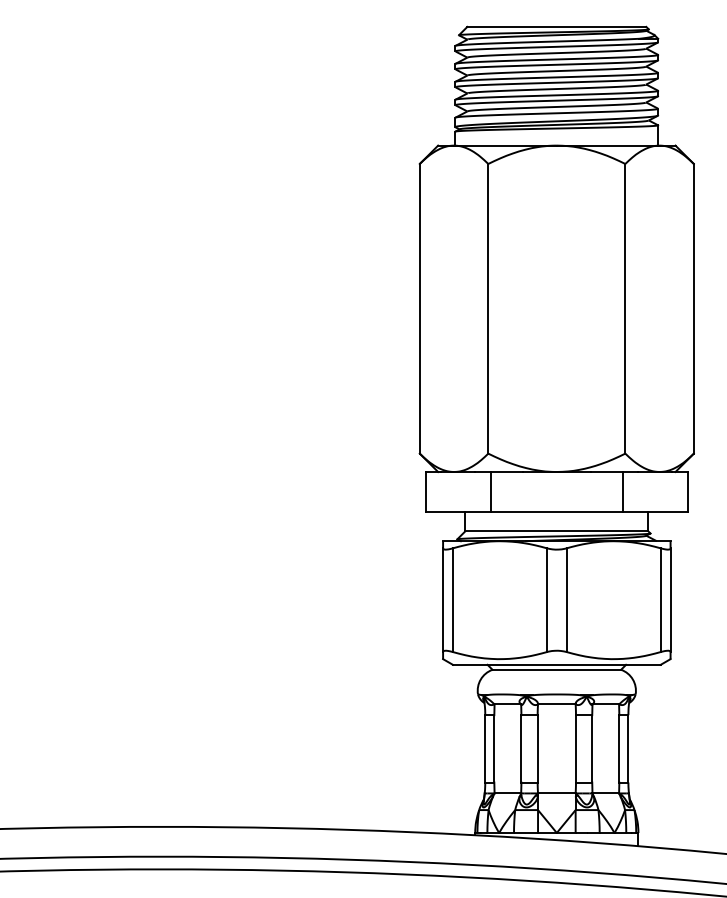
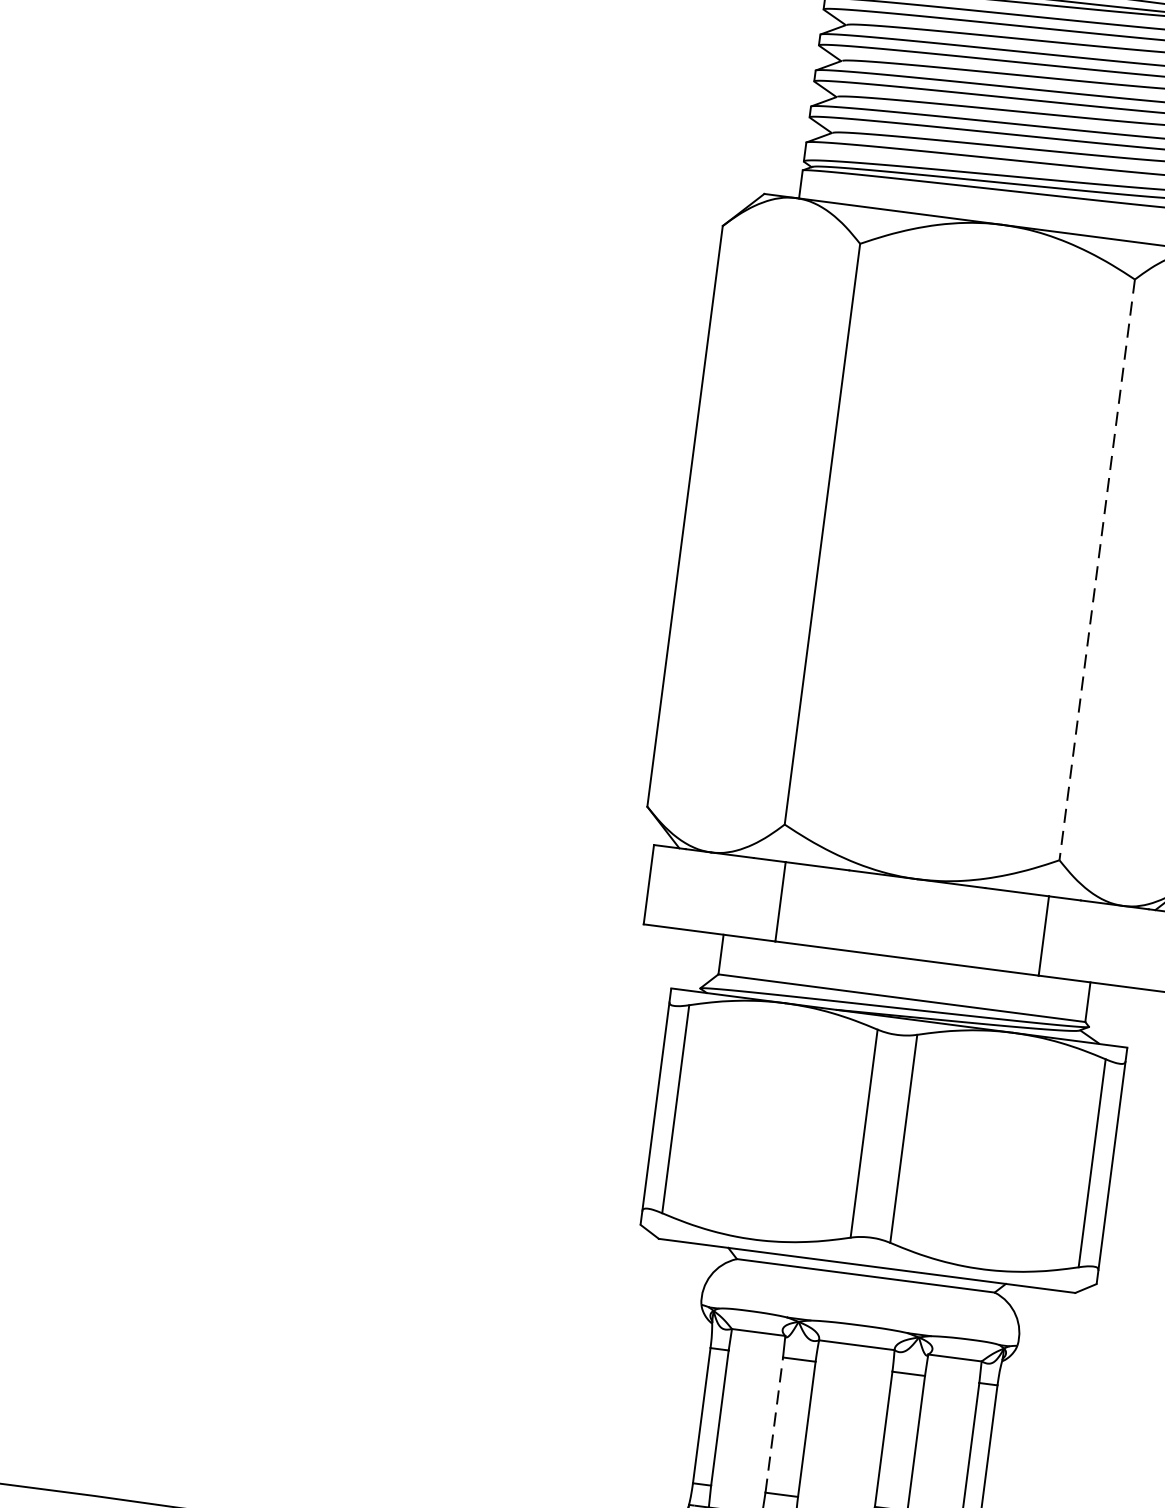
line: (625, 308) -> (1097, 569), solid -> dashed
line: (521, 748) -> (774, 1424), solid -> dashed

